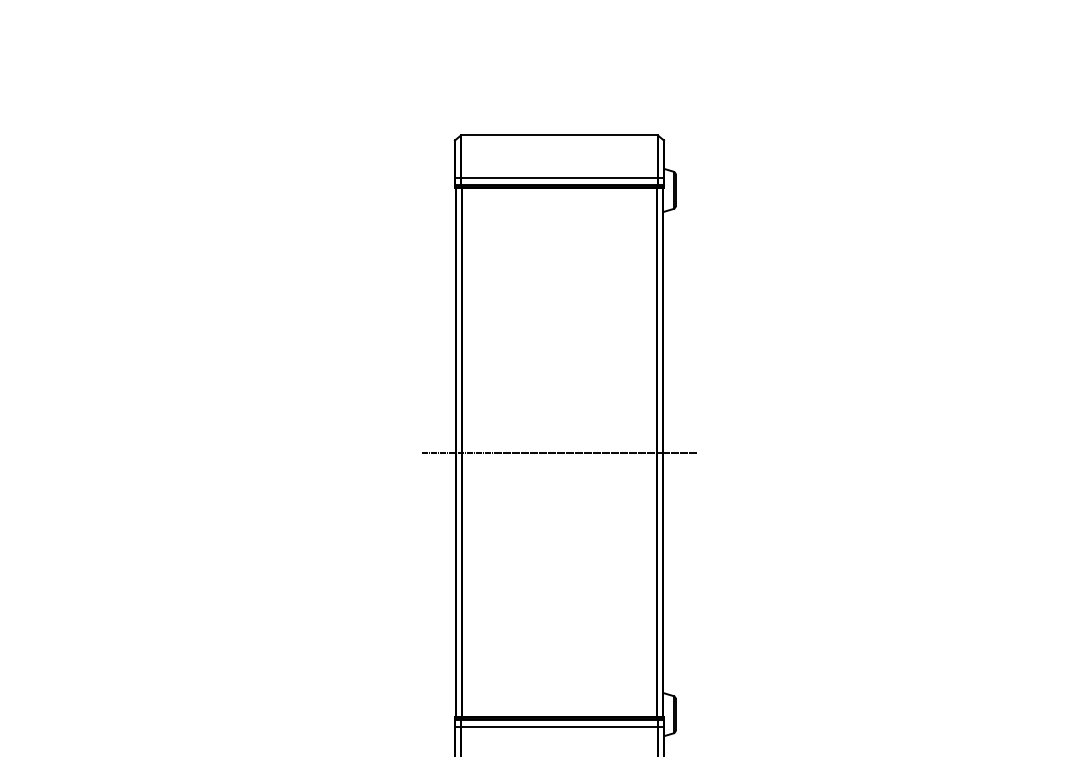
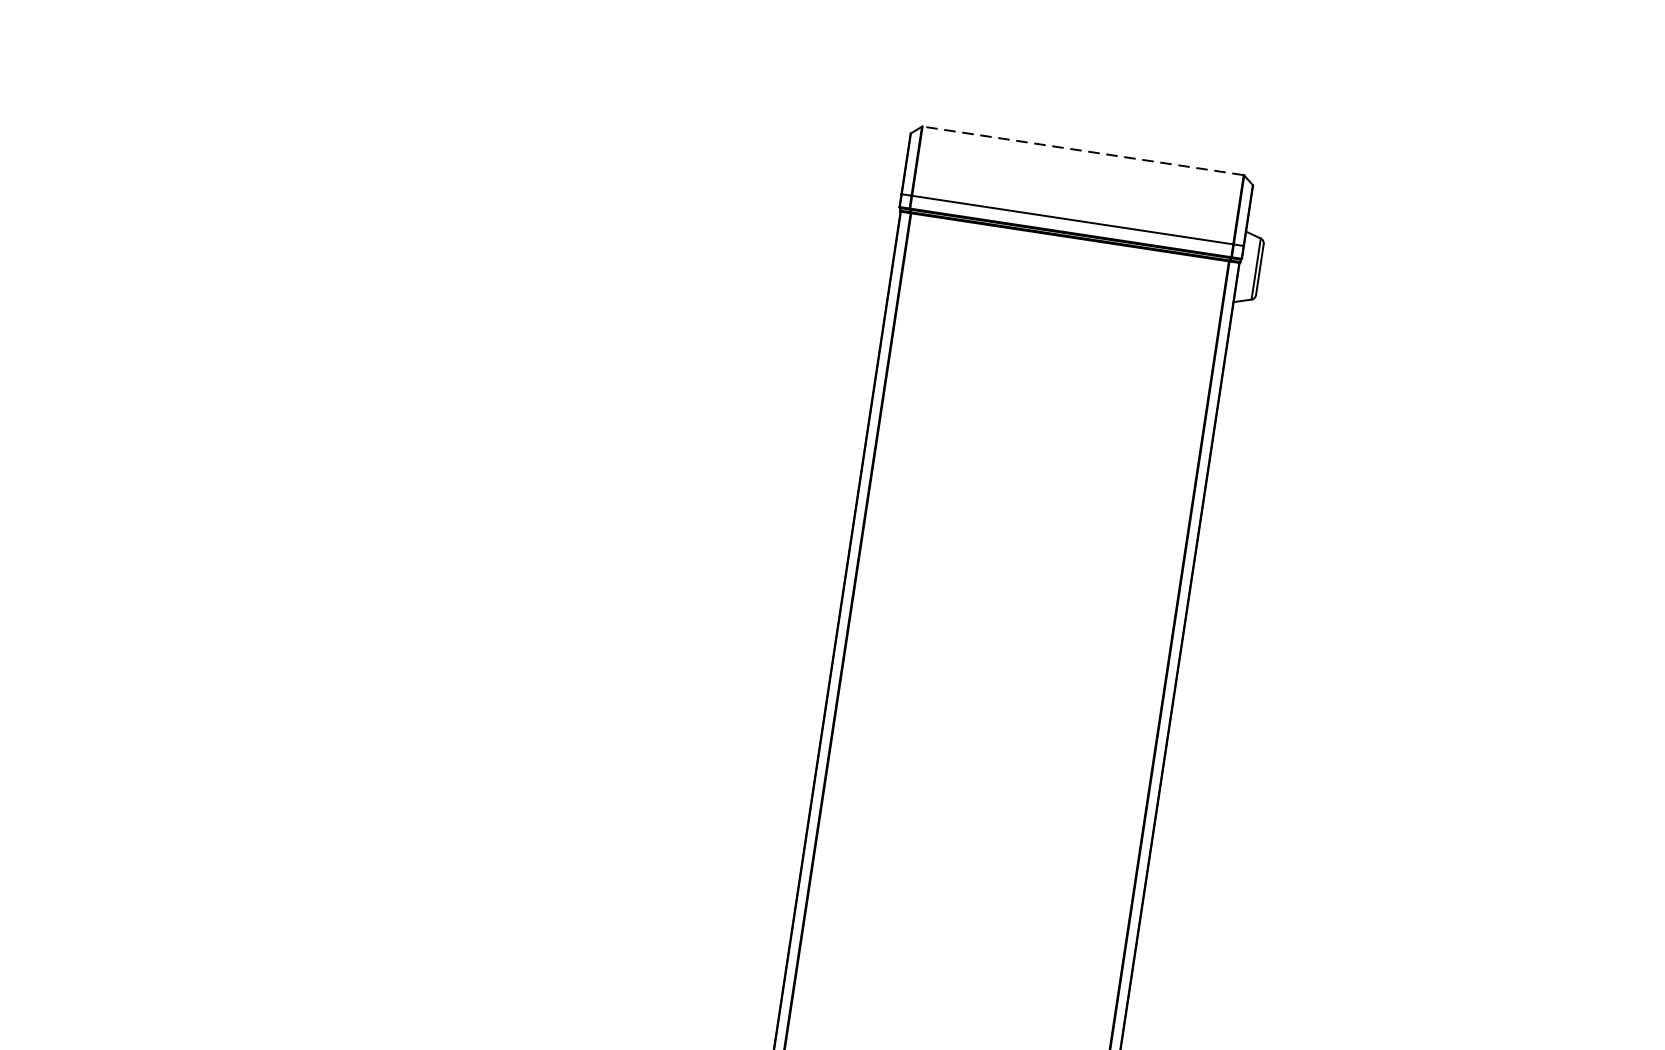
line: (558, 135) -> (1081, 150), solid -> dashed
line: (559, 452) -> (1004, 669), removed

